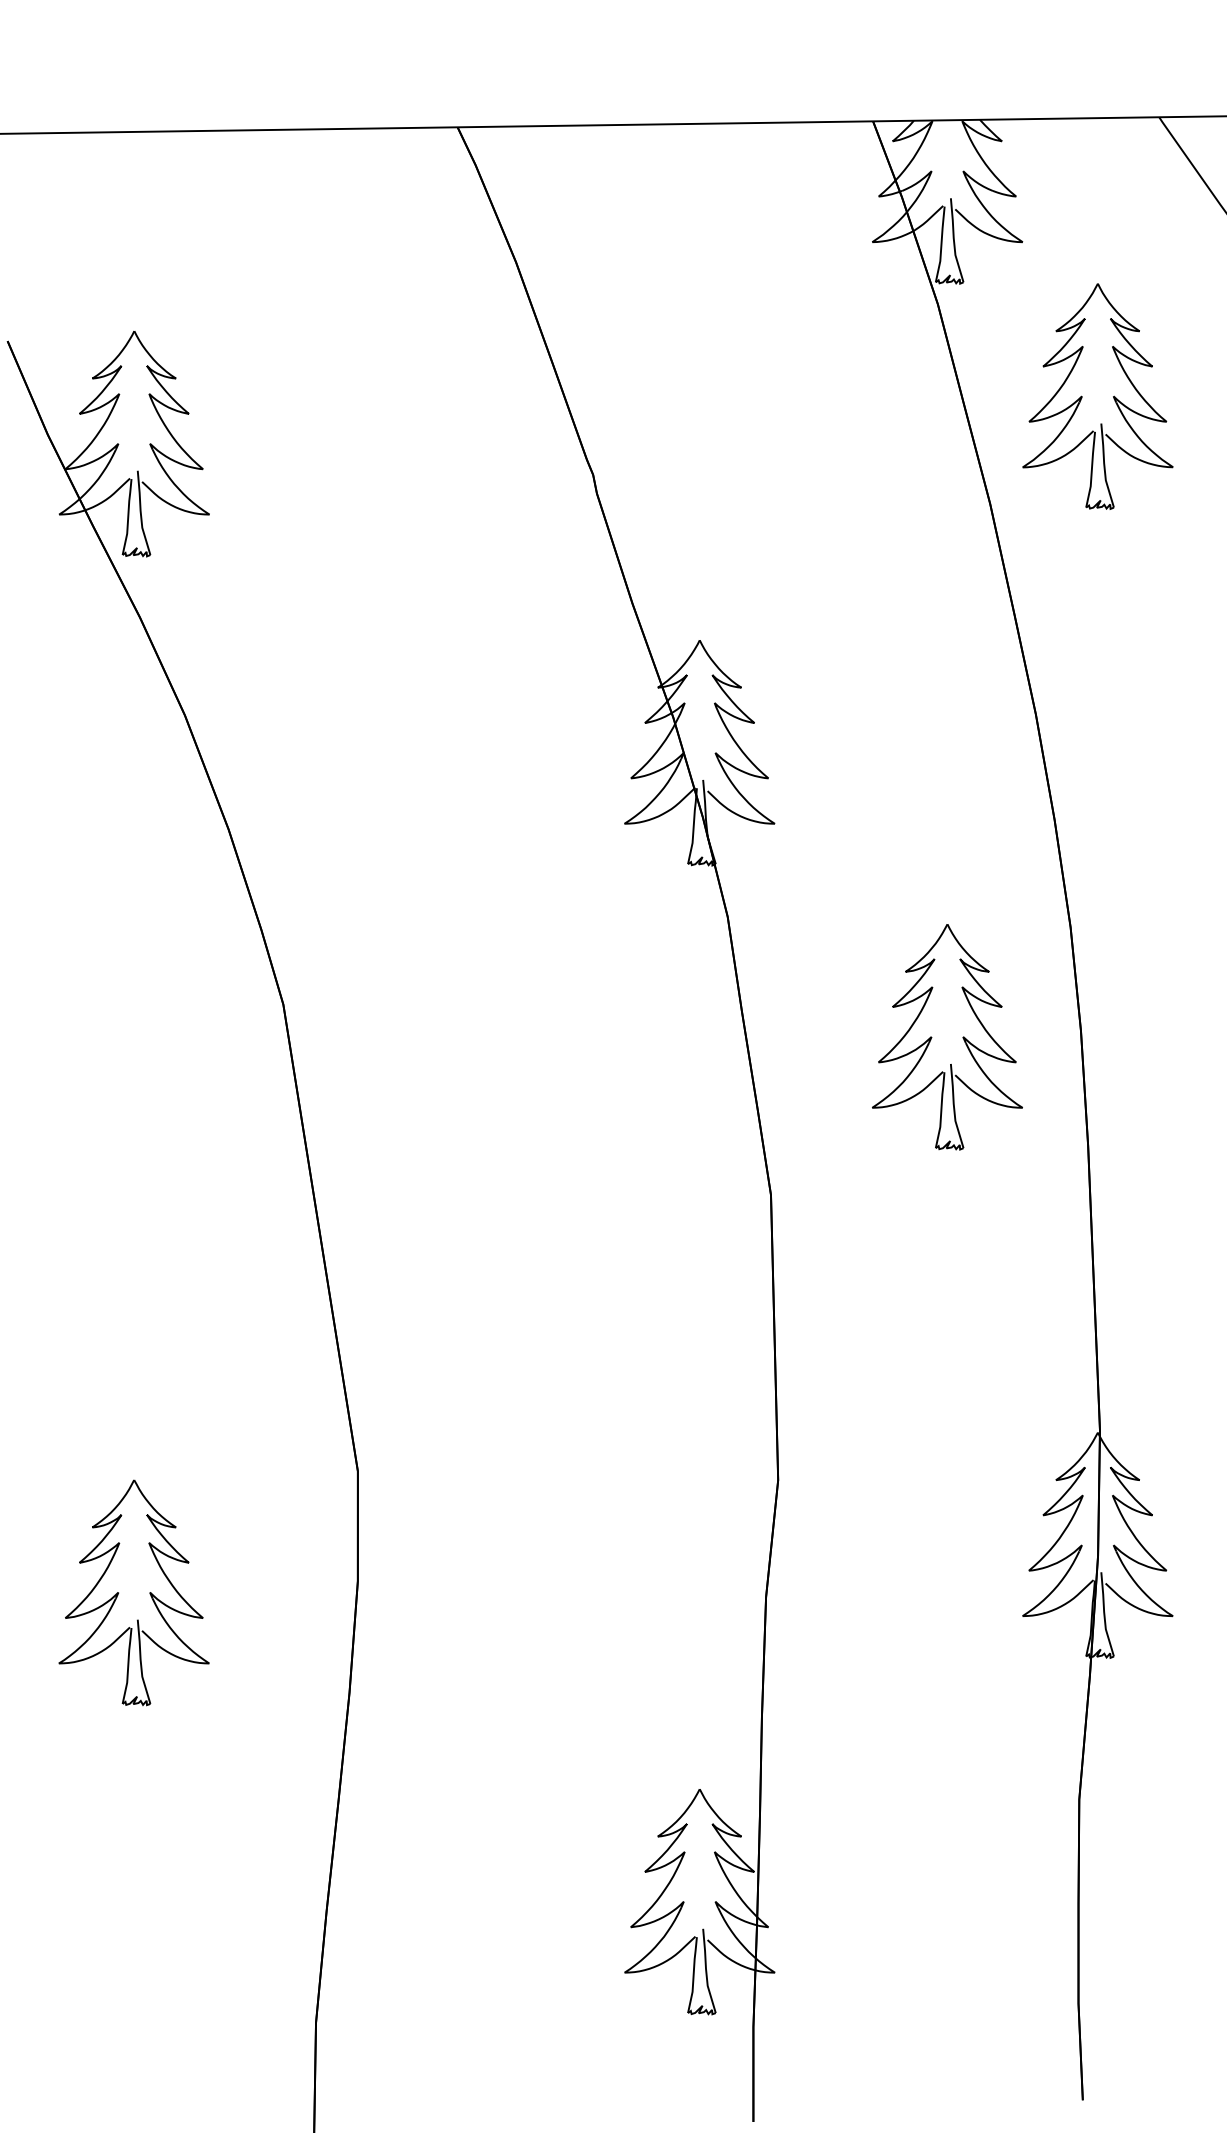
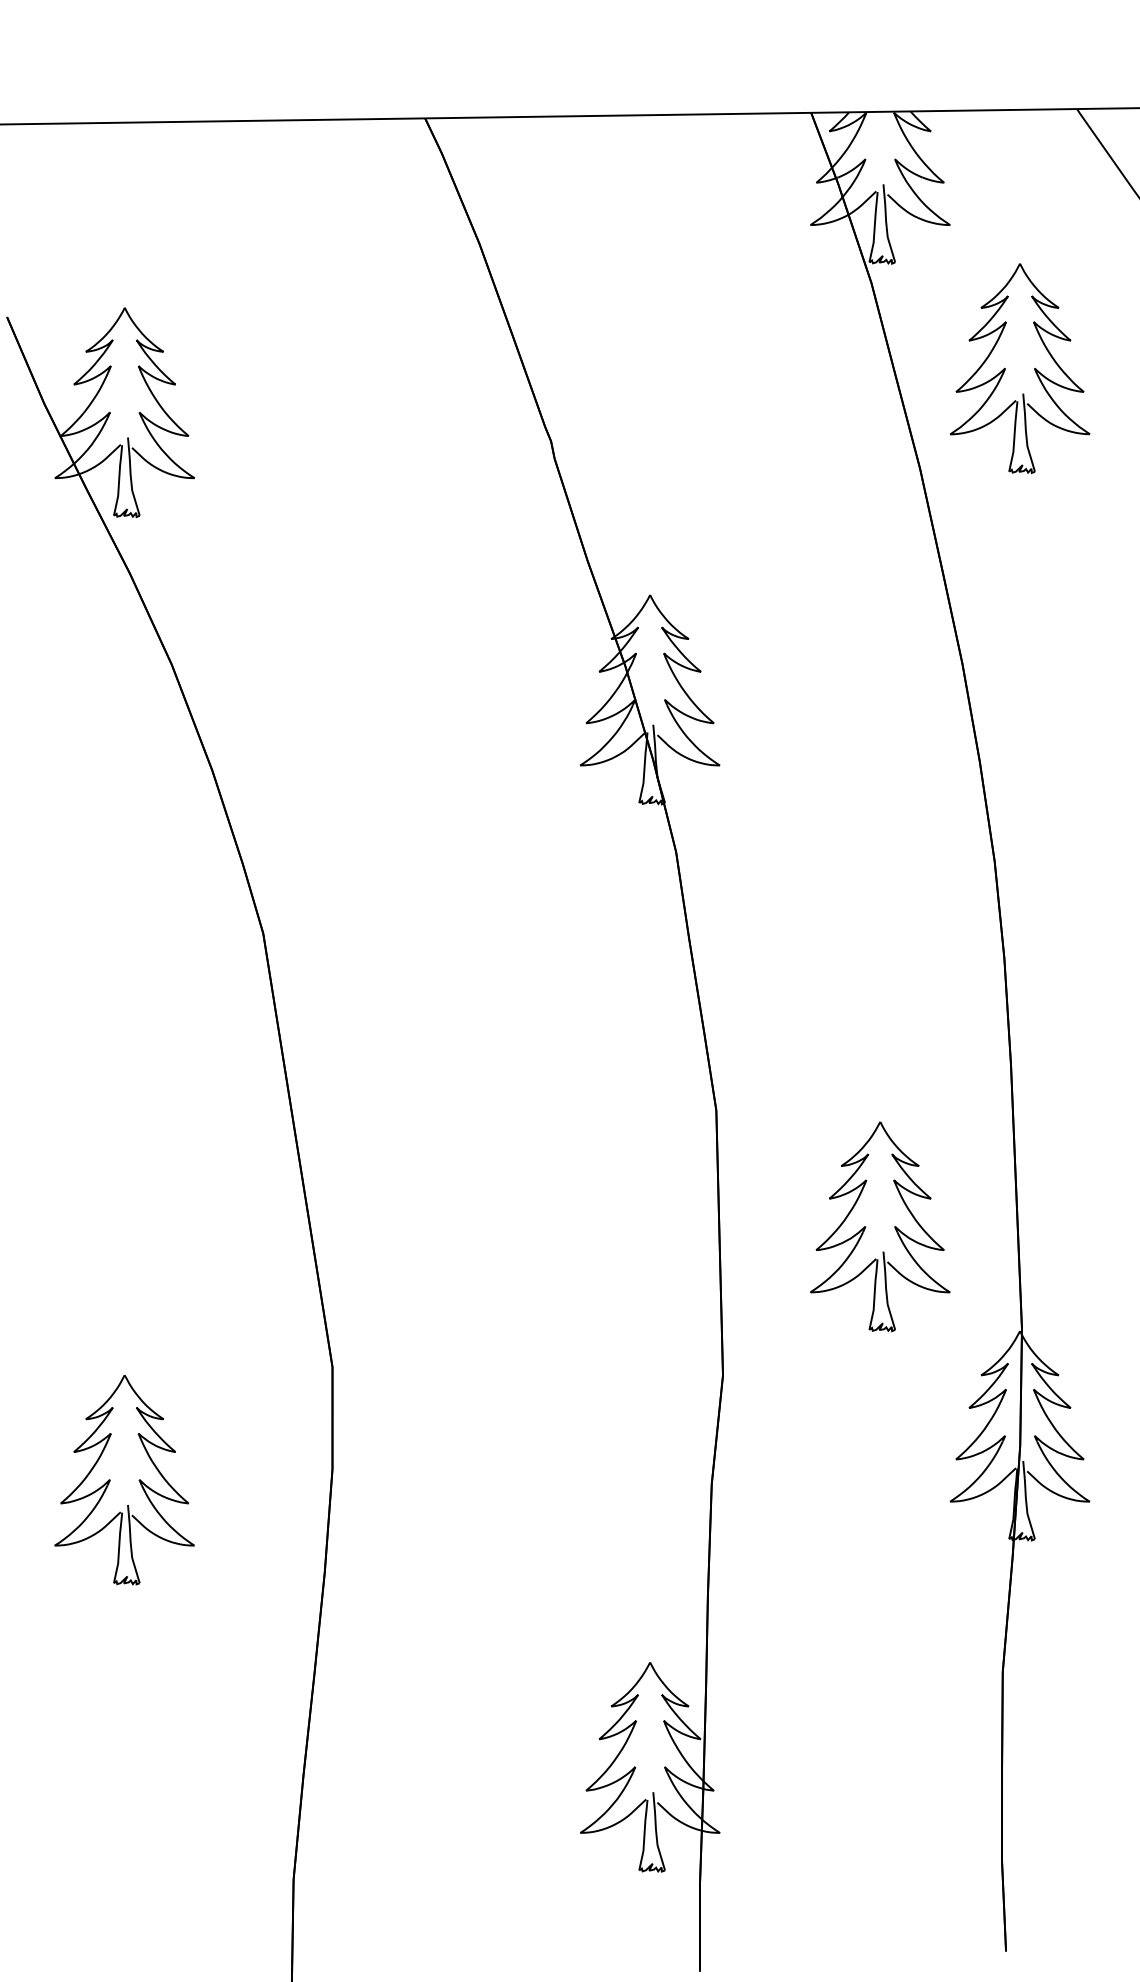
part: (932, 1036) -> (866, 1226), moved

